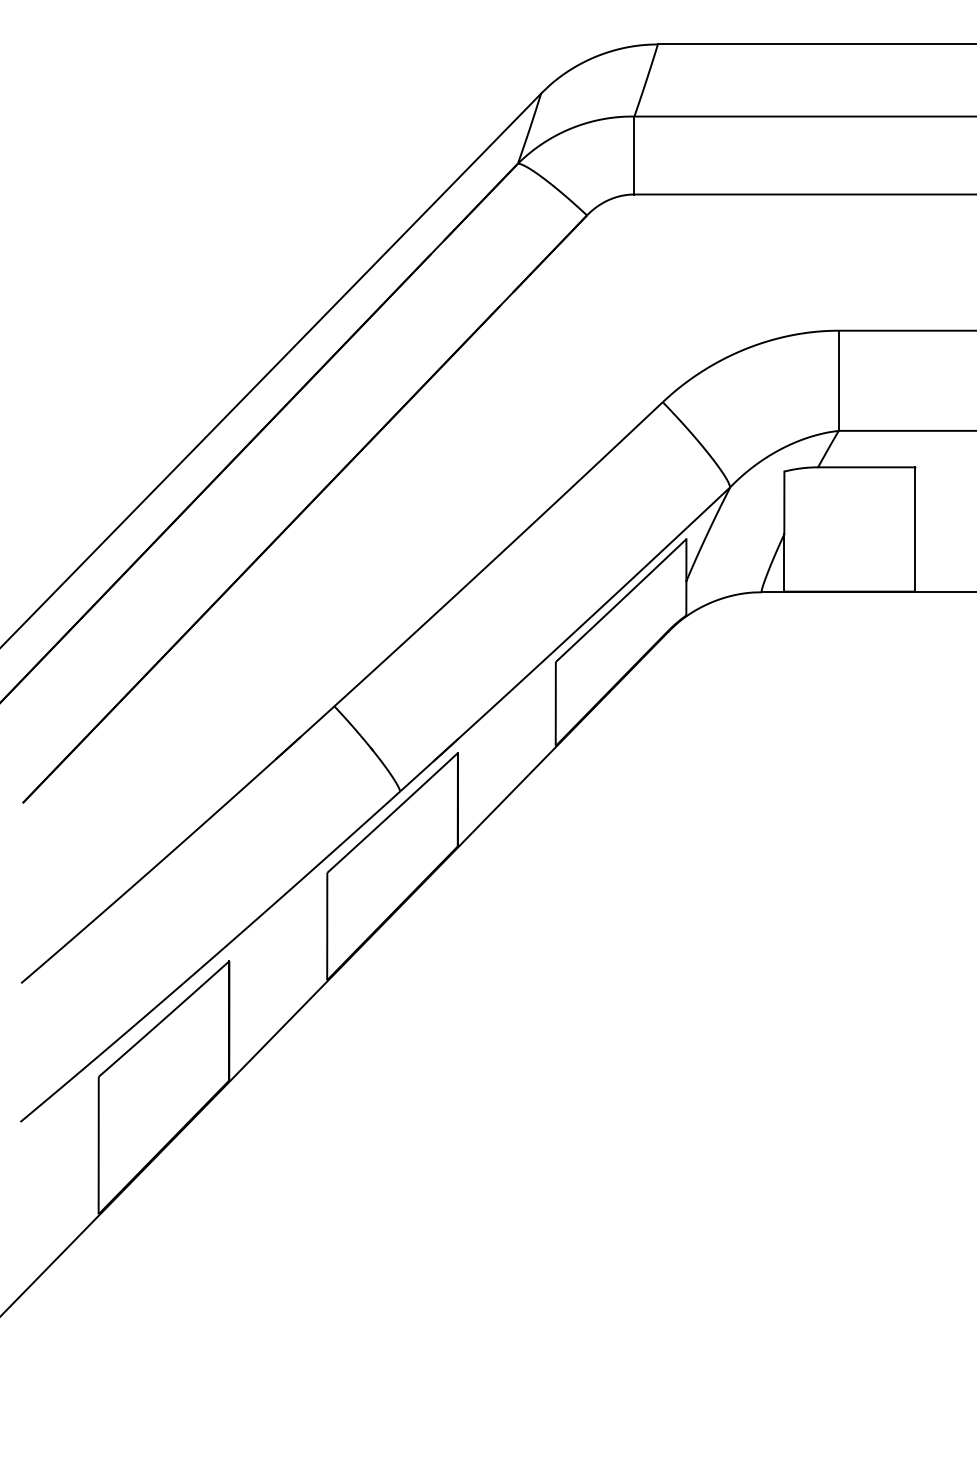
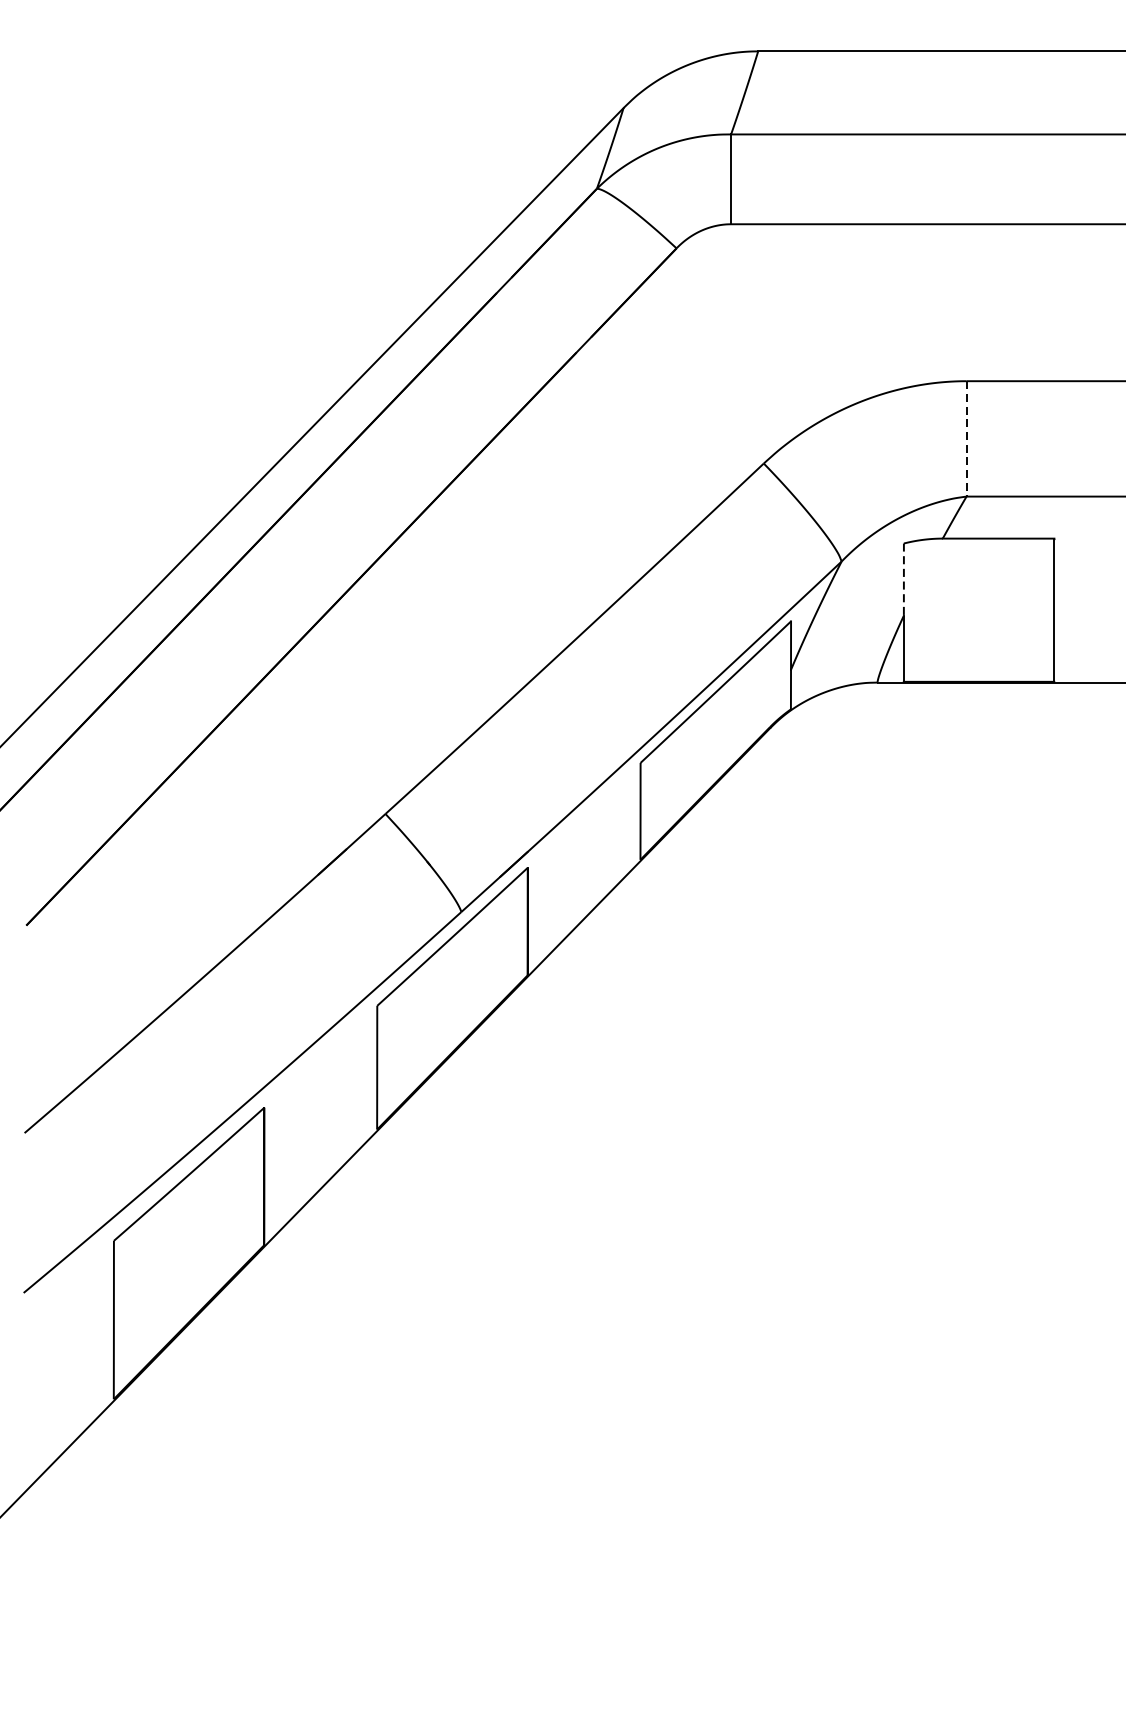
line: (838, 381) -> (966, 439), solid -> dashed
line: (784, 503) -> (904, 580), solid -> dashed

